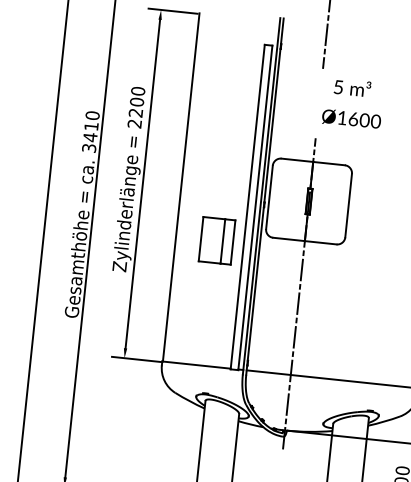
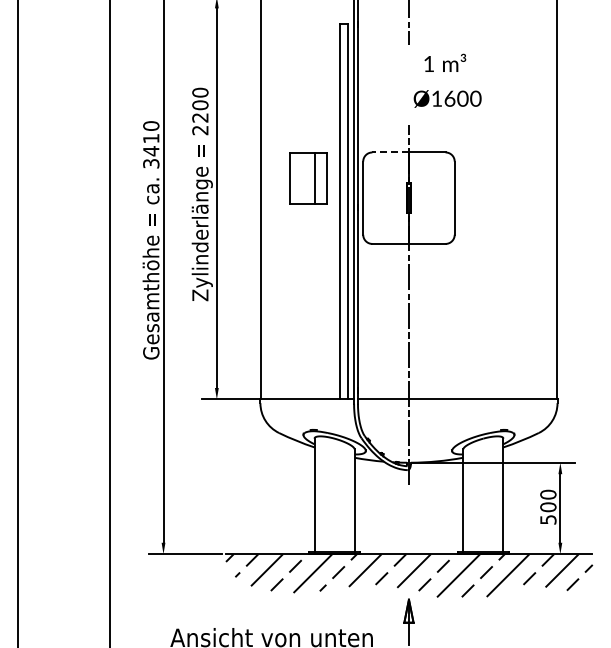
text: (338, 87) -> (428, 64), 5 -> 1
line: (297, 160) -> (390, 152), solid -> dashed
part: (217, 241) -> (308, 178), moved

